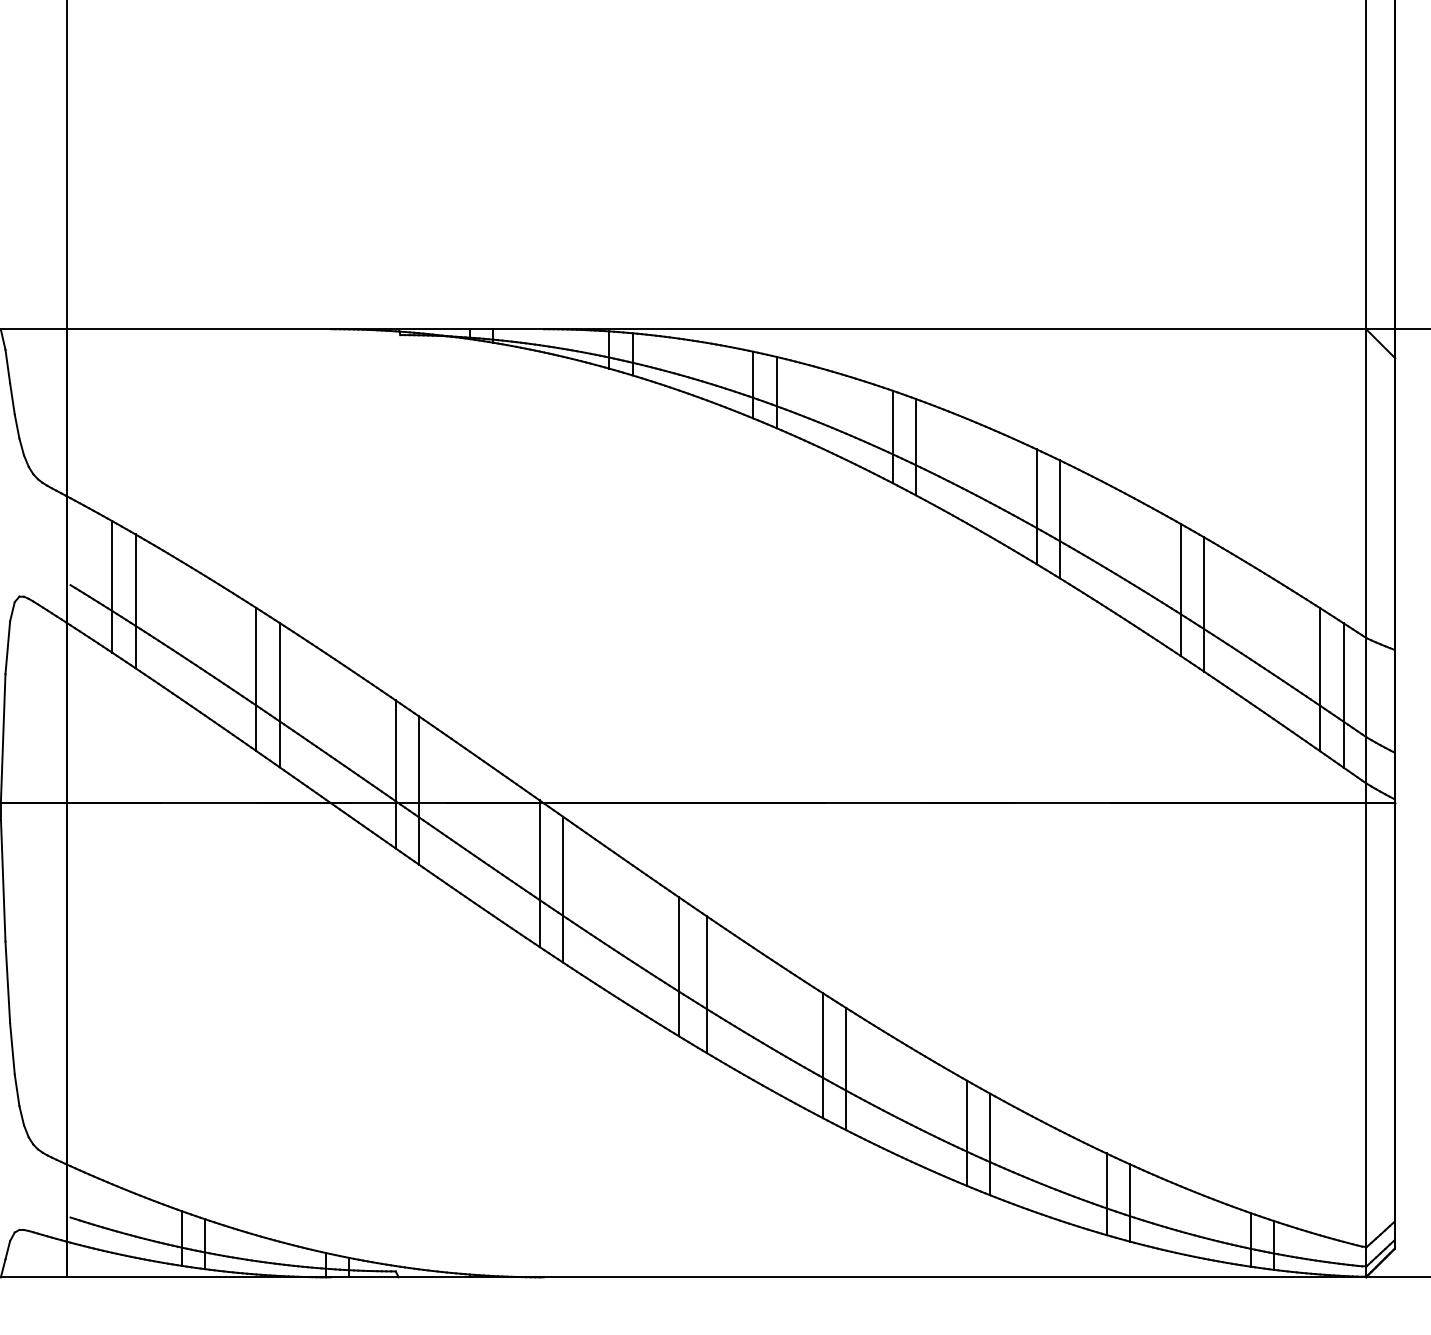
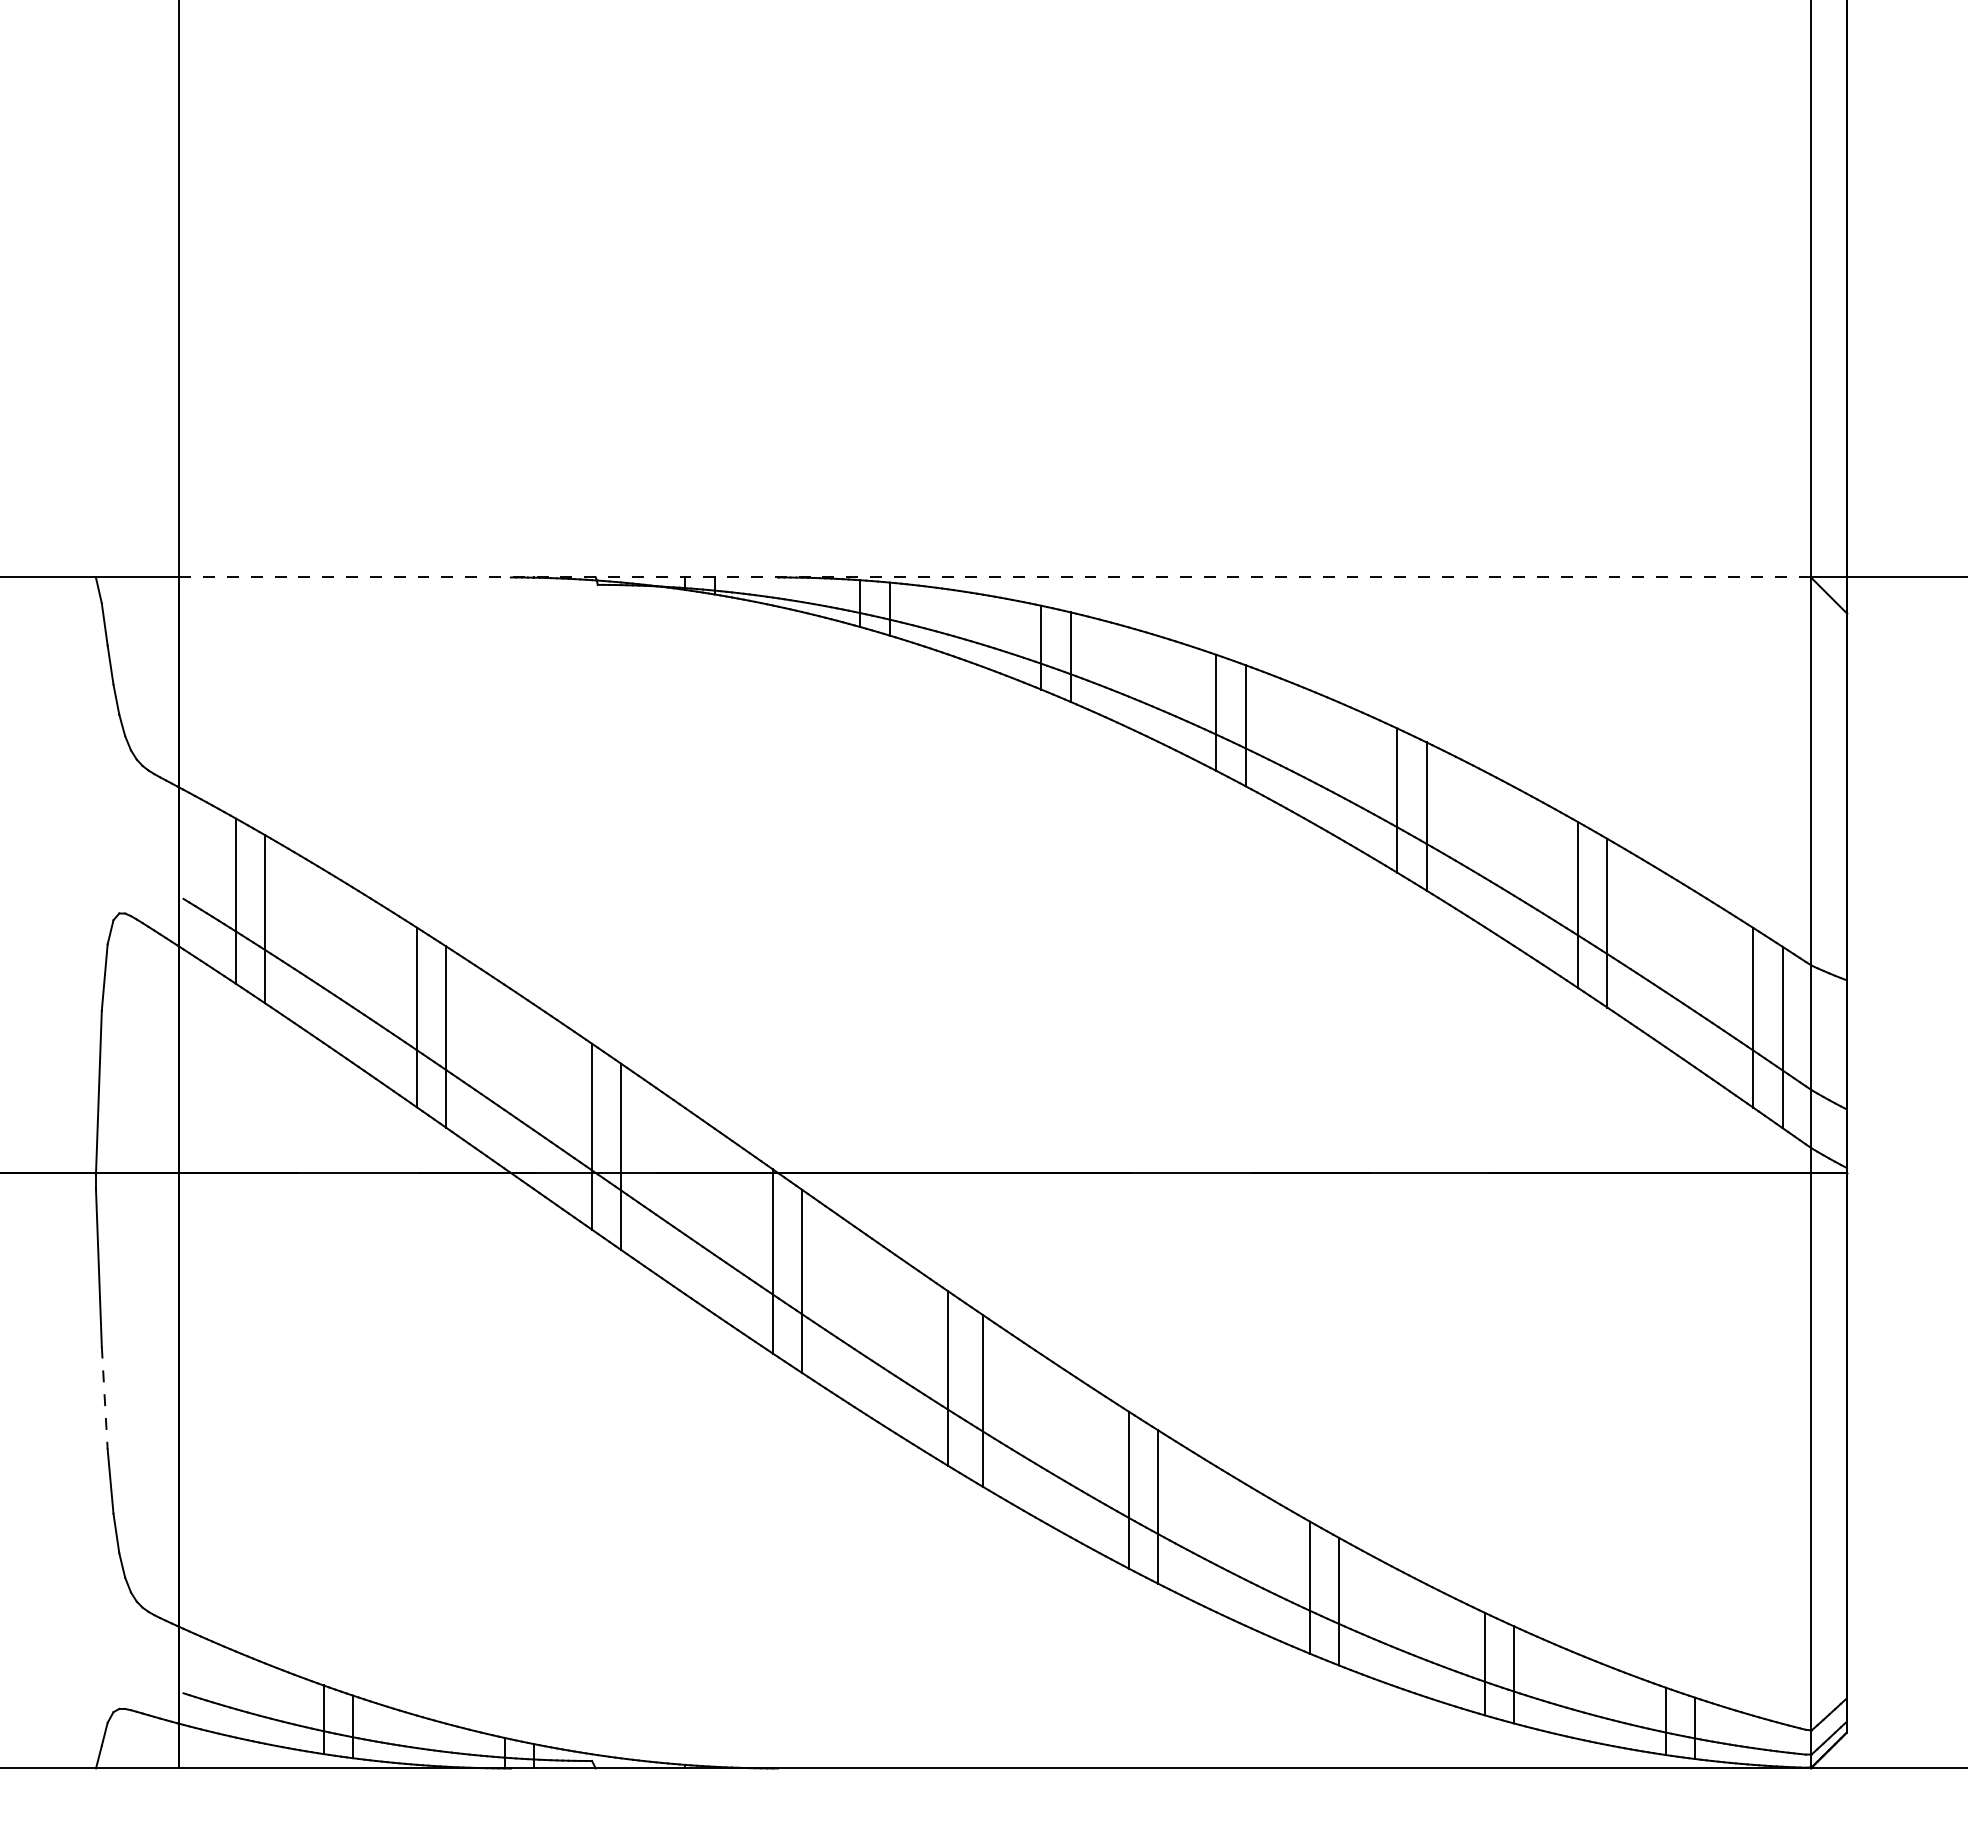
line: (716, 329) -> (995, 577), solid -> dashed
line: (7, 982) -> (104, 1398), solid -> dashed

